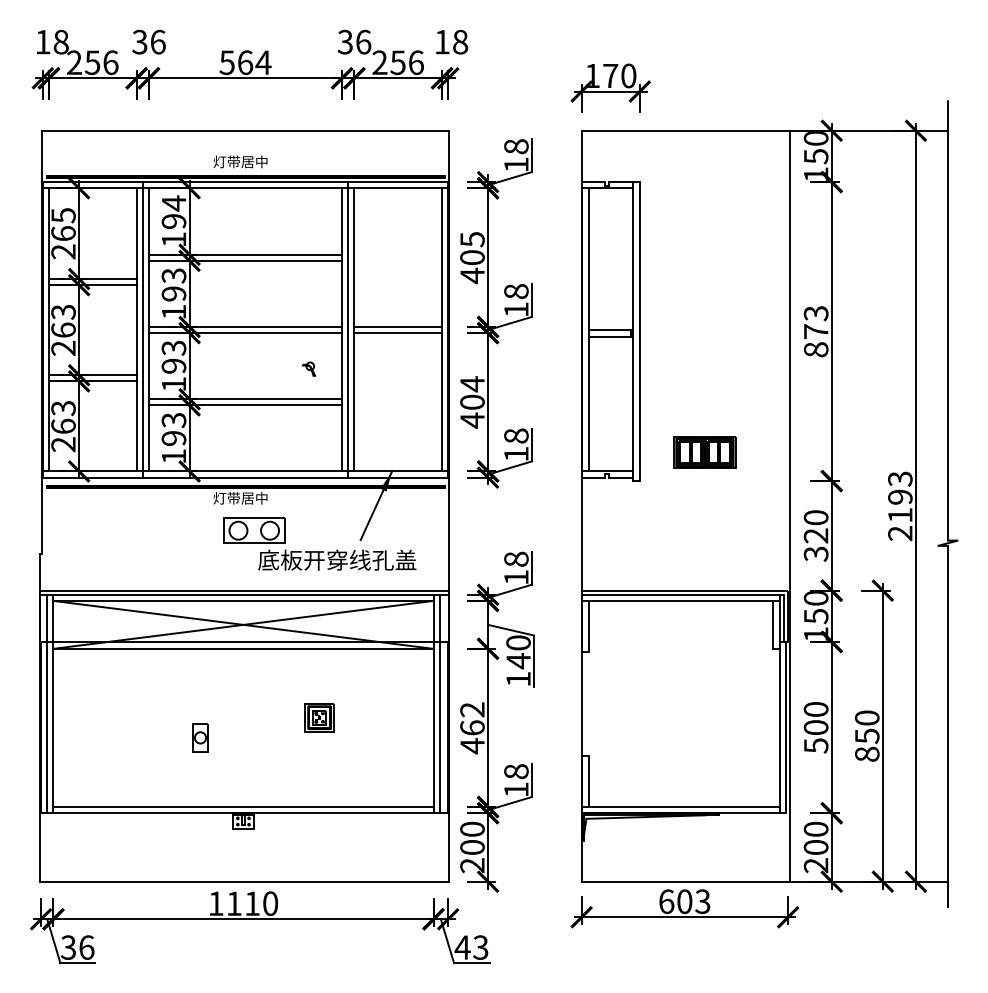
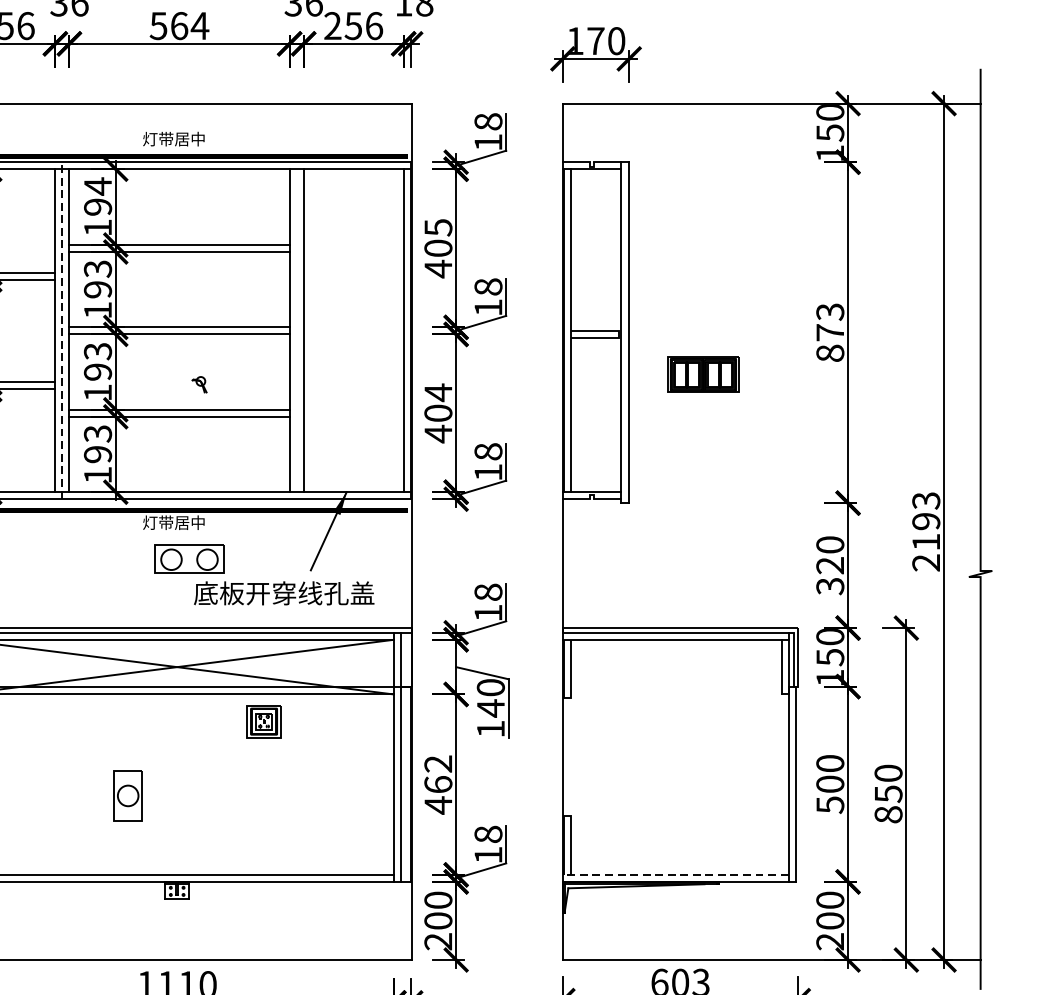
line: (398, 326) -> (353, 326), removed
line: (142, 329) -> (62, 330), solid -> dashed
line: (348, 329) -> (296, 330), removed
line: (398, 333) -> (353, 334), removed
part: (308, 368) -> (198, 383), moved
part: (704, 452) -> (702, 374), moved
line: (790, 505) -> (801, 530), removed
part: (319, 717) -> (263, 721), moved
part: (200, 737) -> (128, 795), size x1.6
line: (680, 807) -> (675, 875), solid -> dashed

